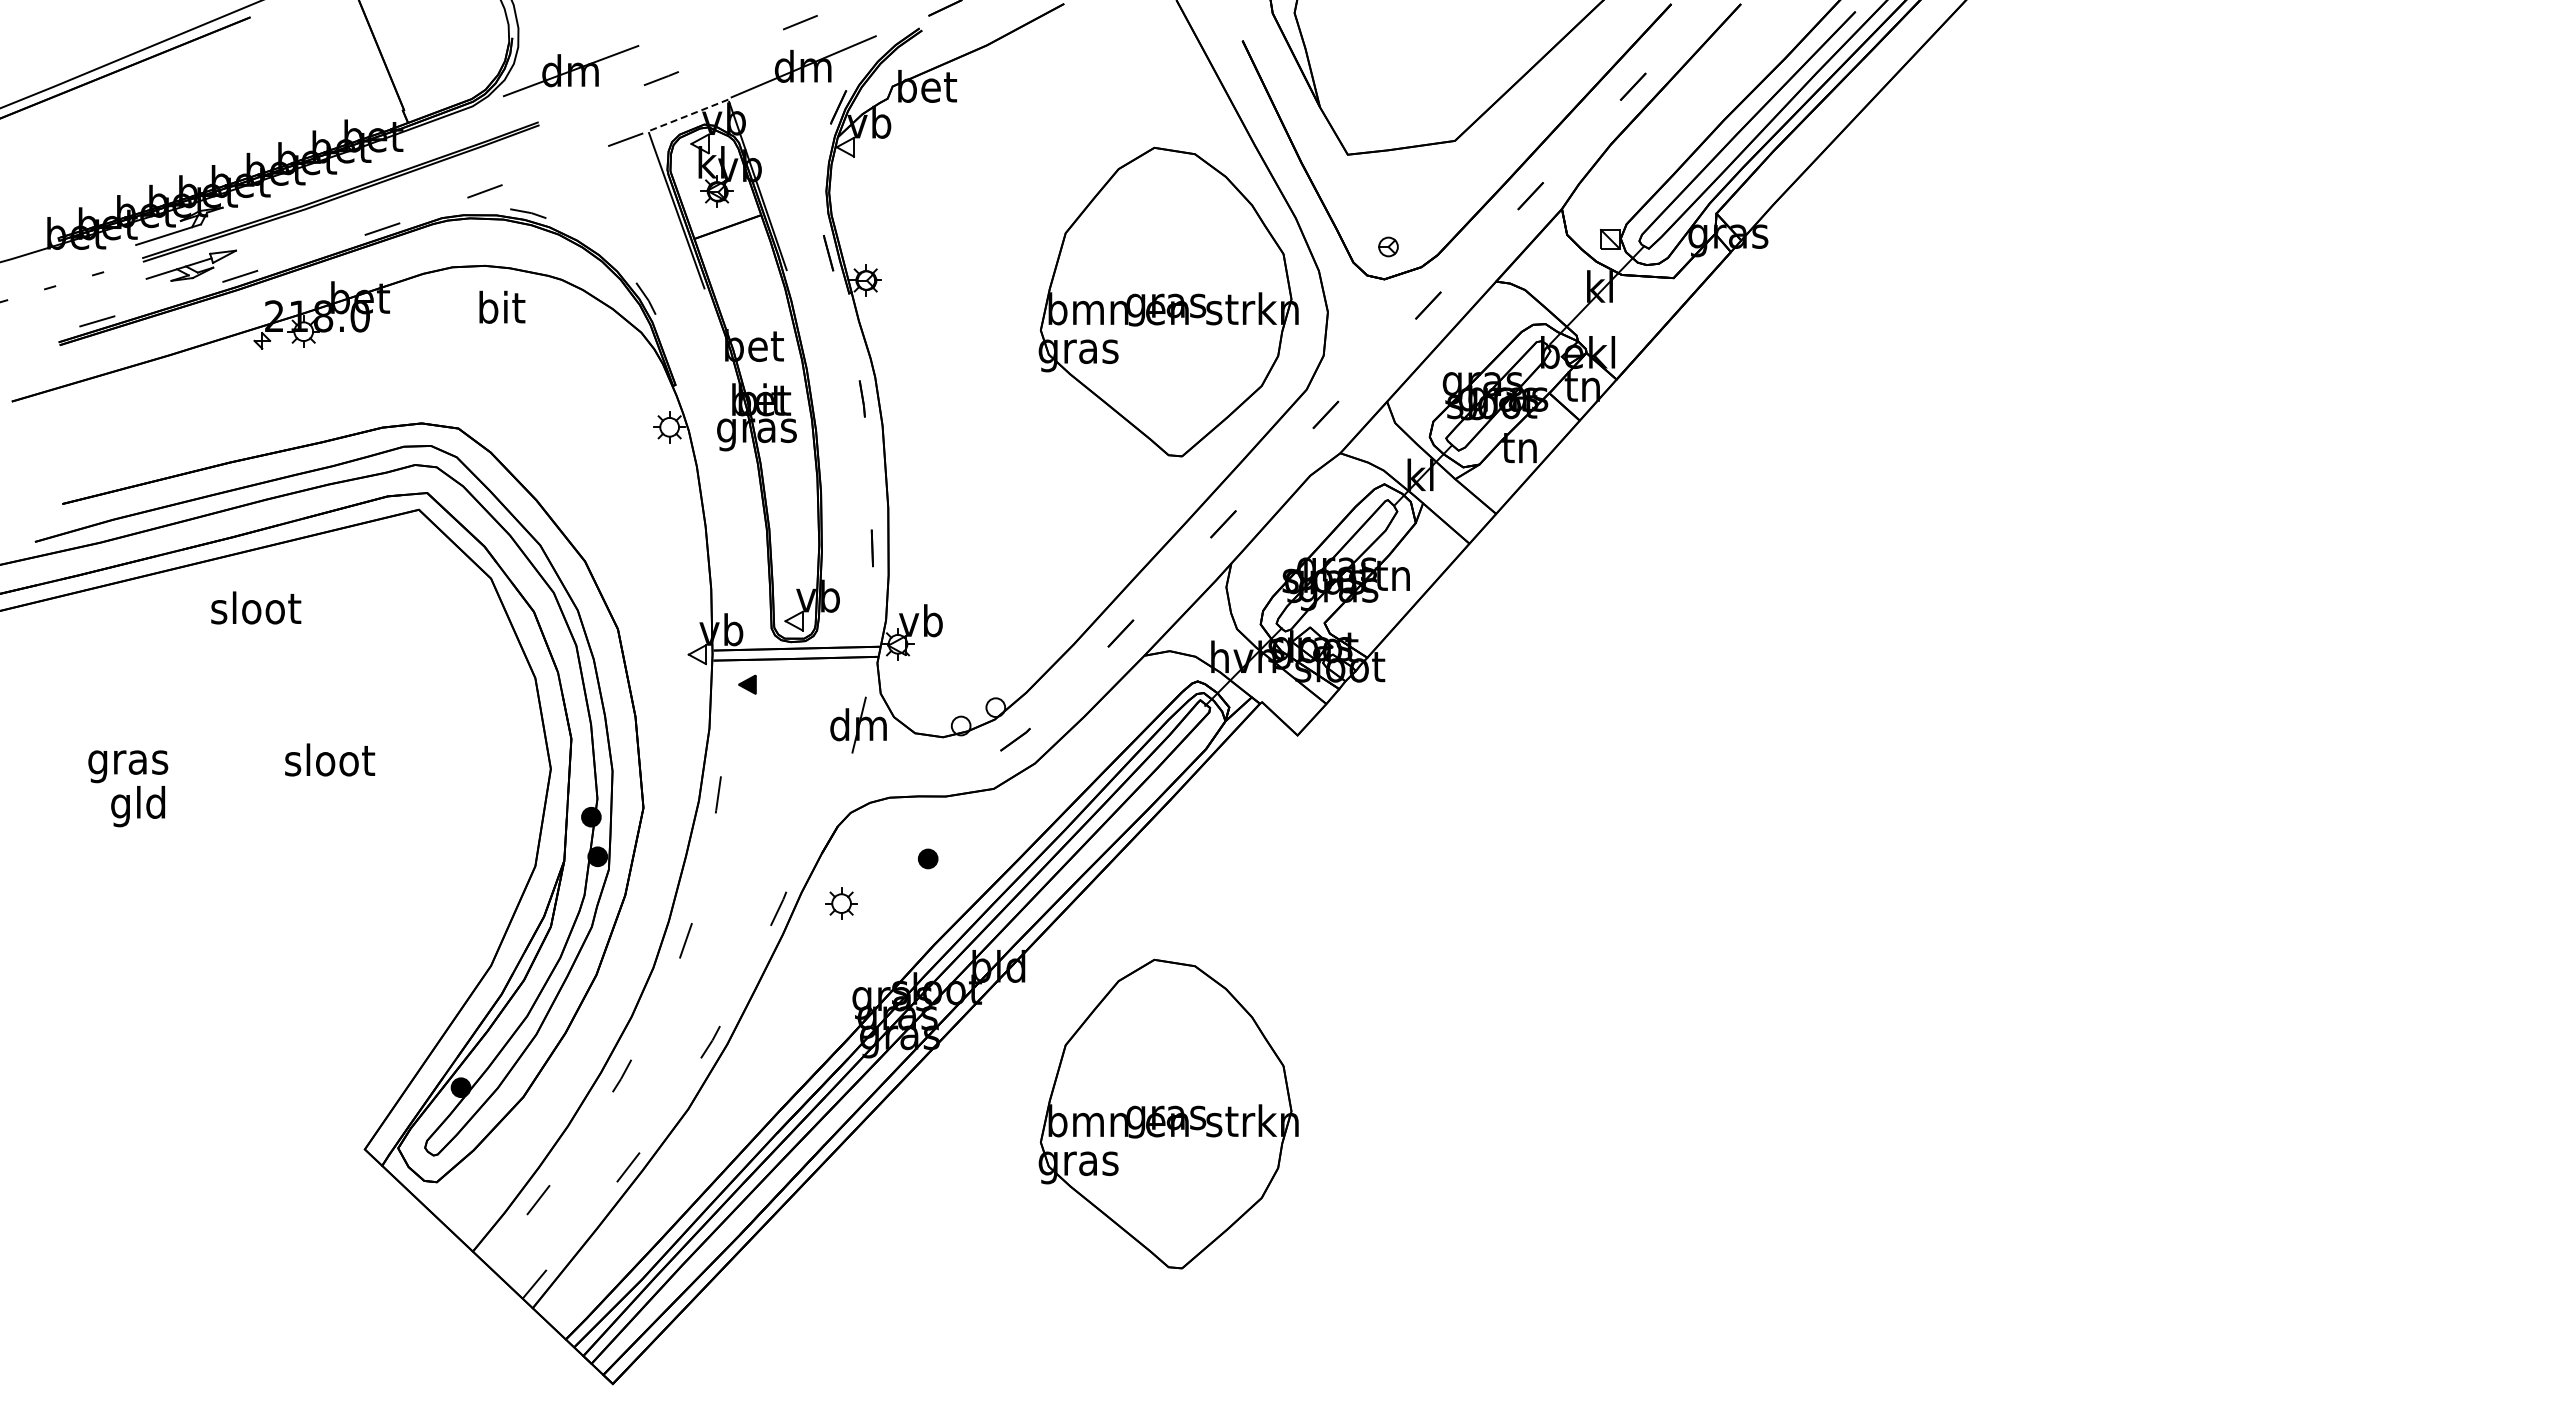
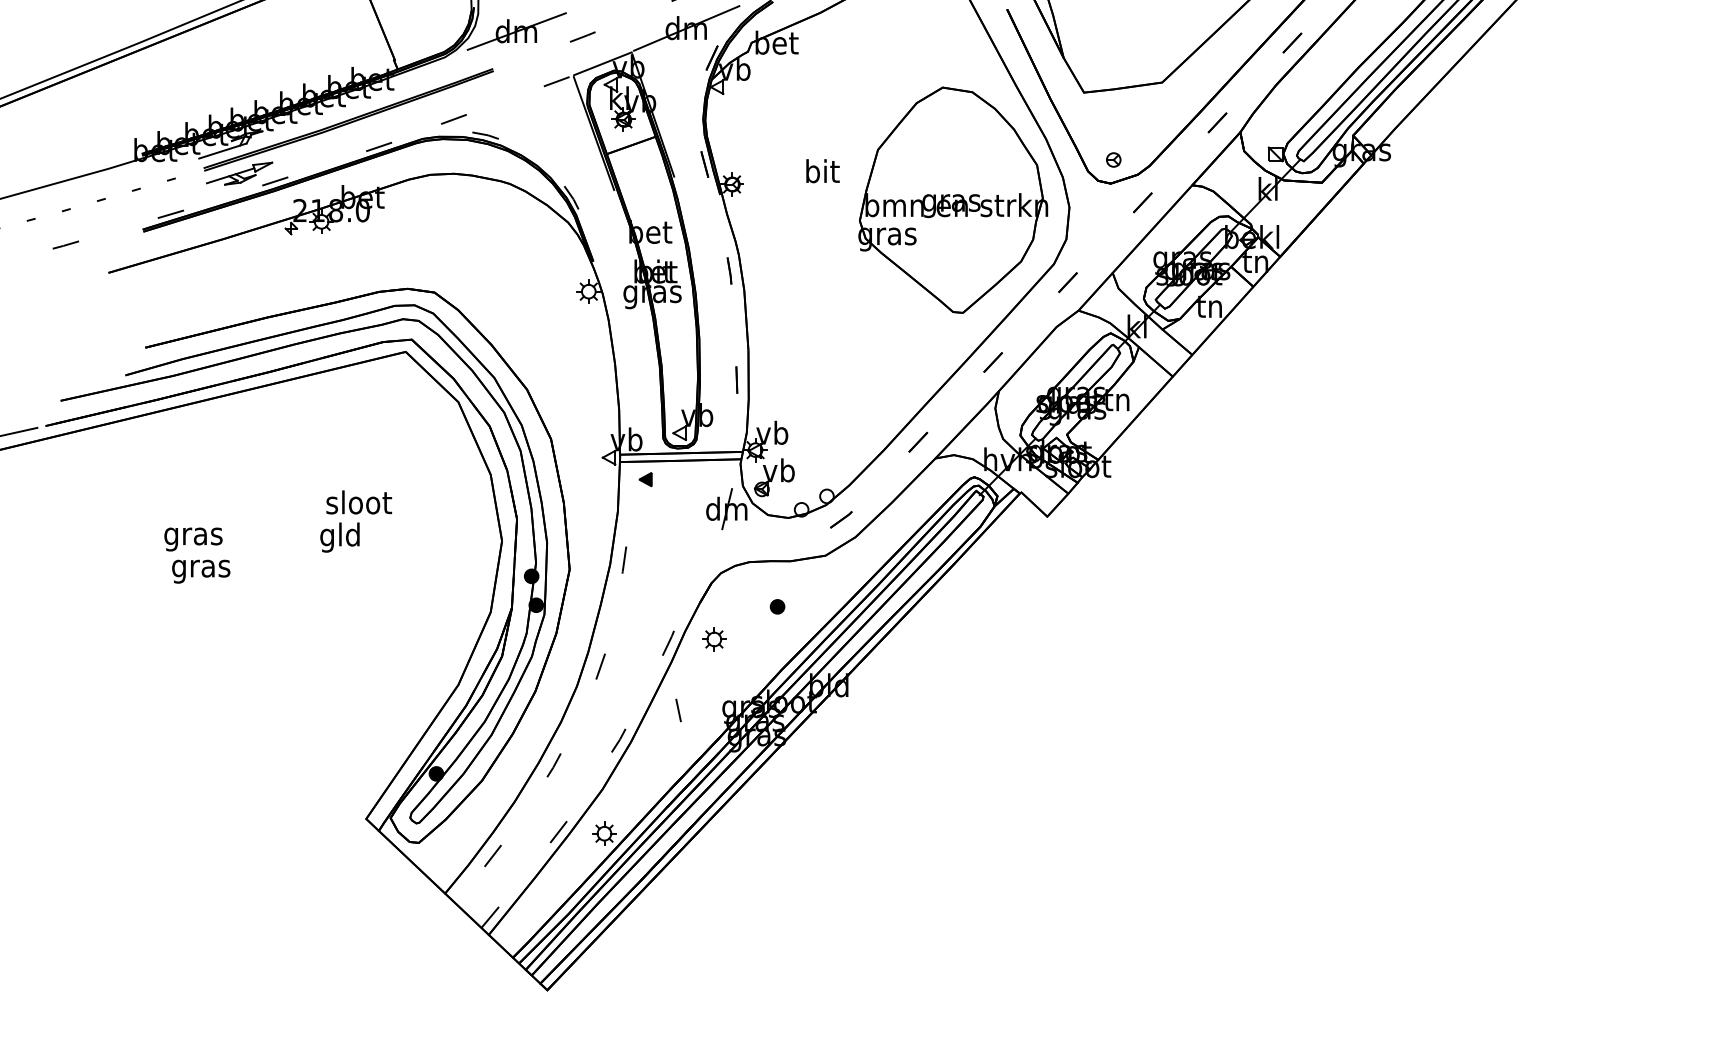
line: (688, 115) -> (602, 63), dashed -> solid
text: (502, 306) -> (823, 170), moved
text: (256, 607) -> (359, 502), moved
part: (923, 681) -> (774, 477), added
text: (330, 763) -> (341, 537), sloot -> gld
text: (138, 806) -> (200, 568), gld -> gras
line: (792, 1000) -> (678, 710), added
part: (1168, 1113) -> (953, 792), removed
part: (691, 1169) -> (604, 833), added

